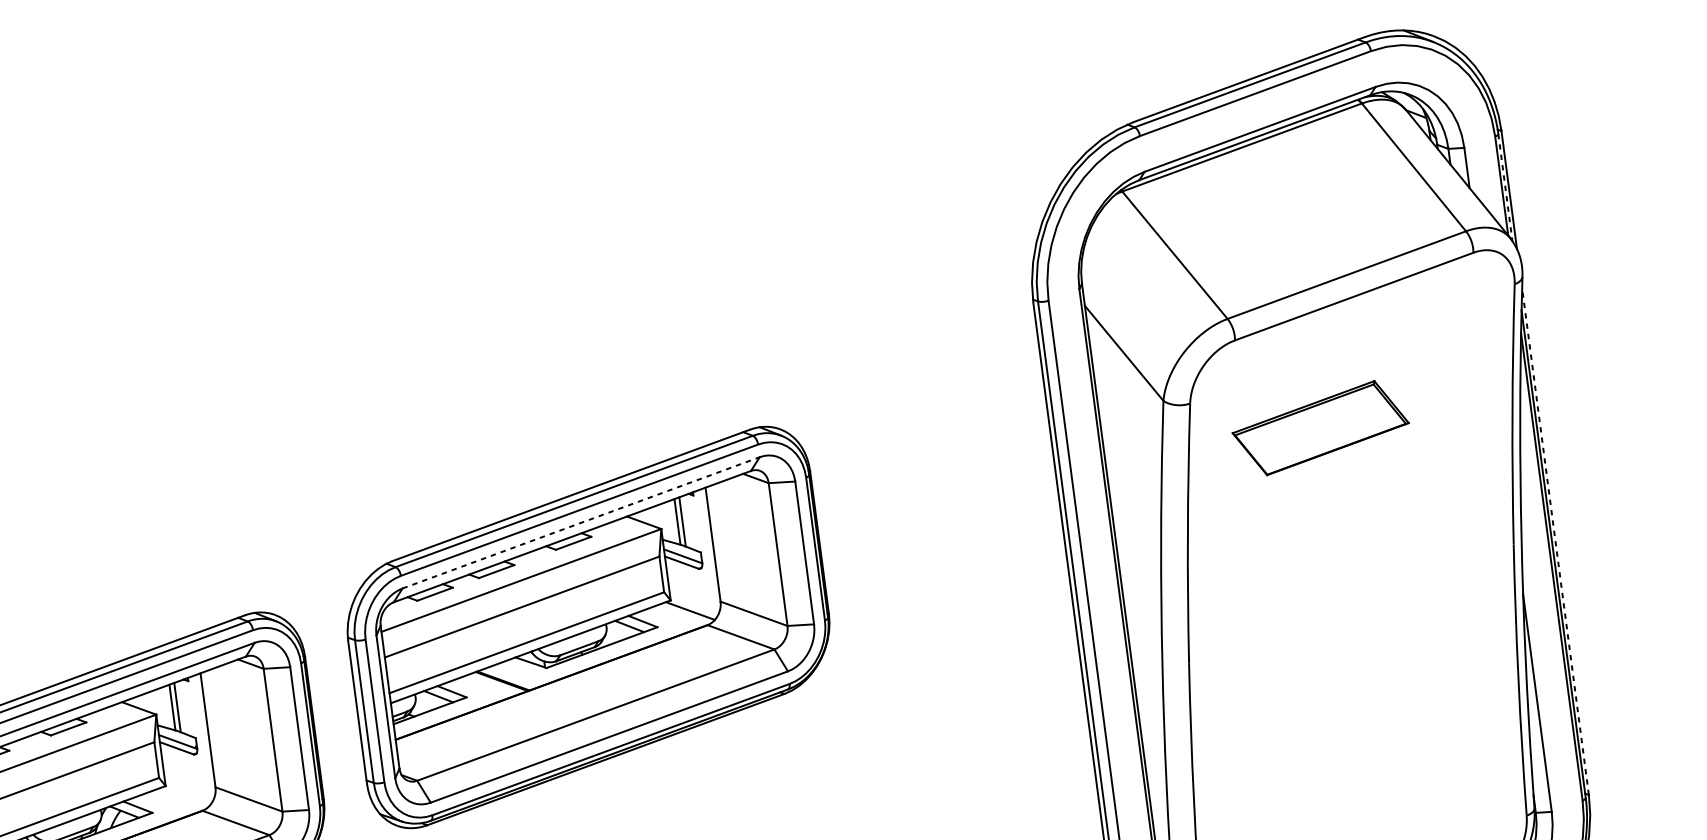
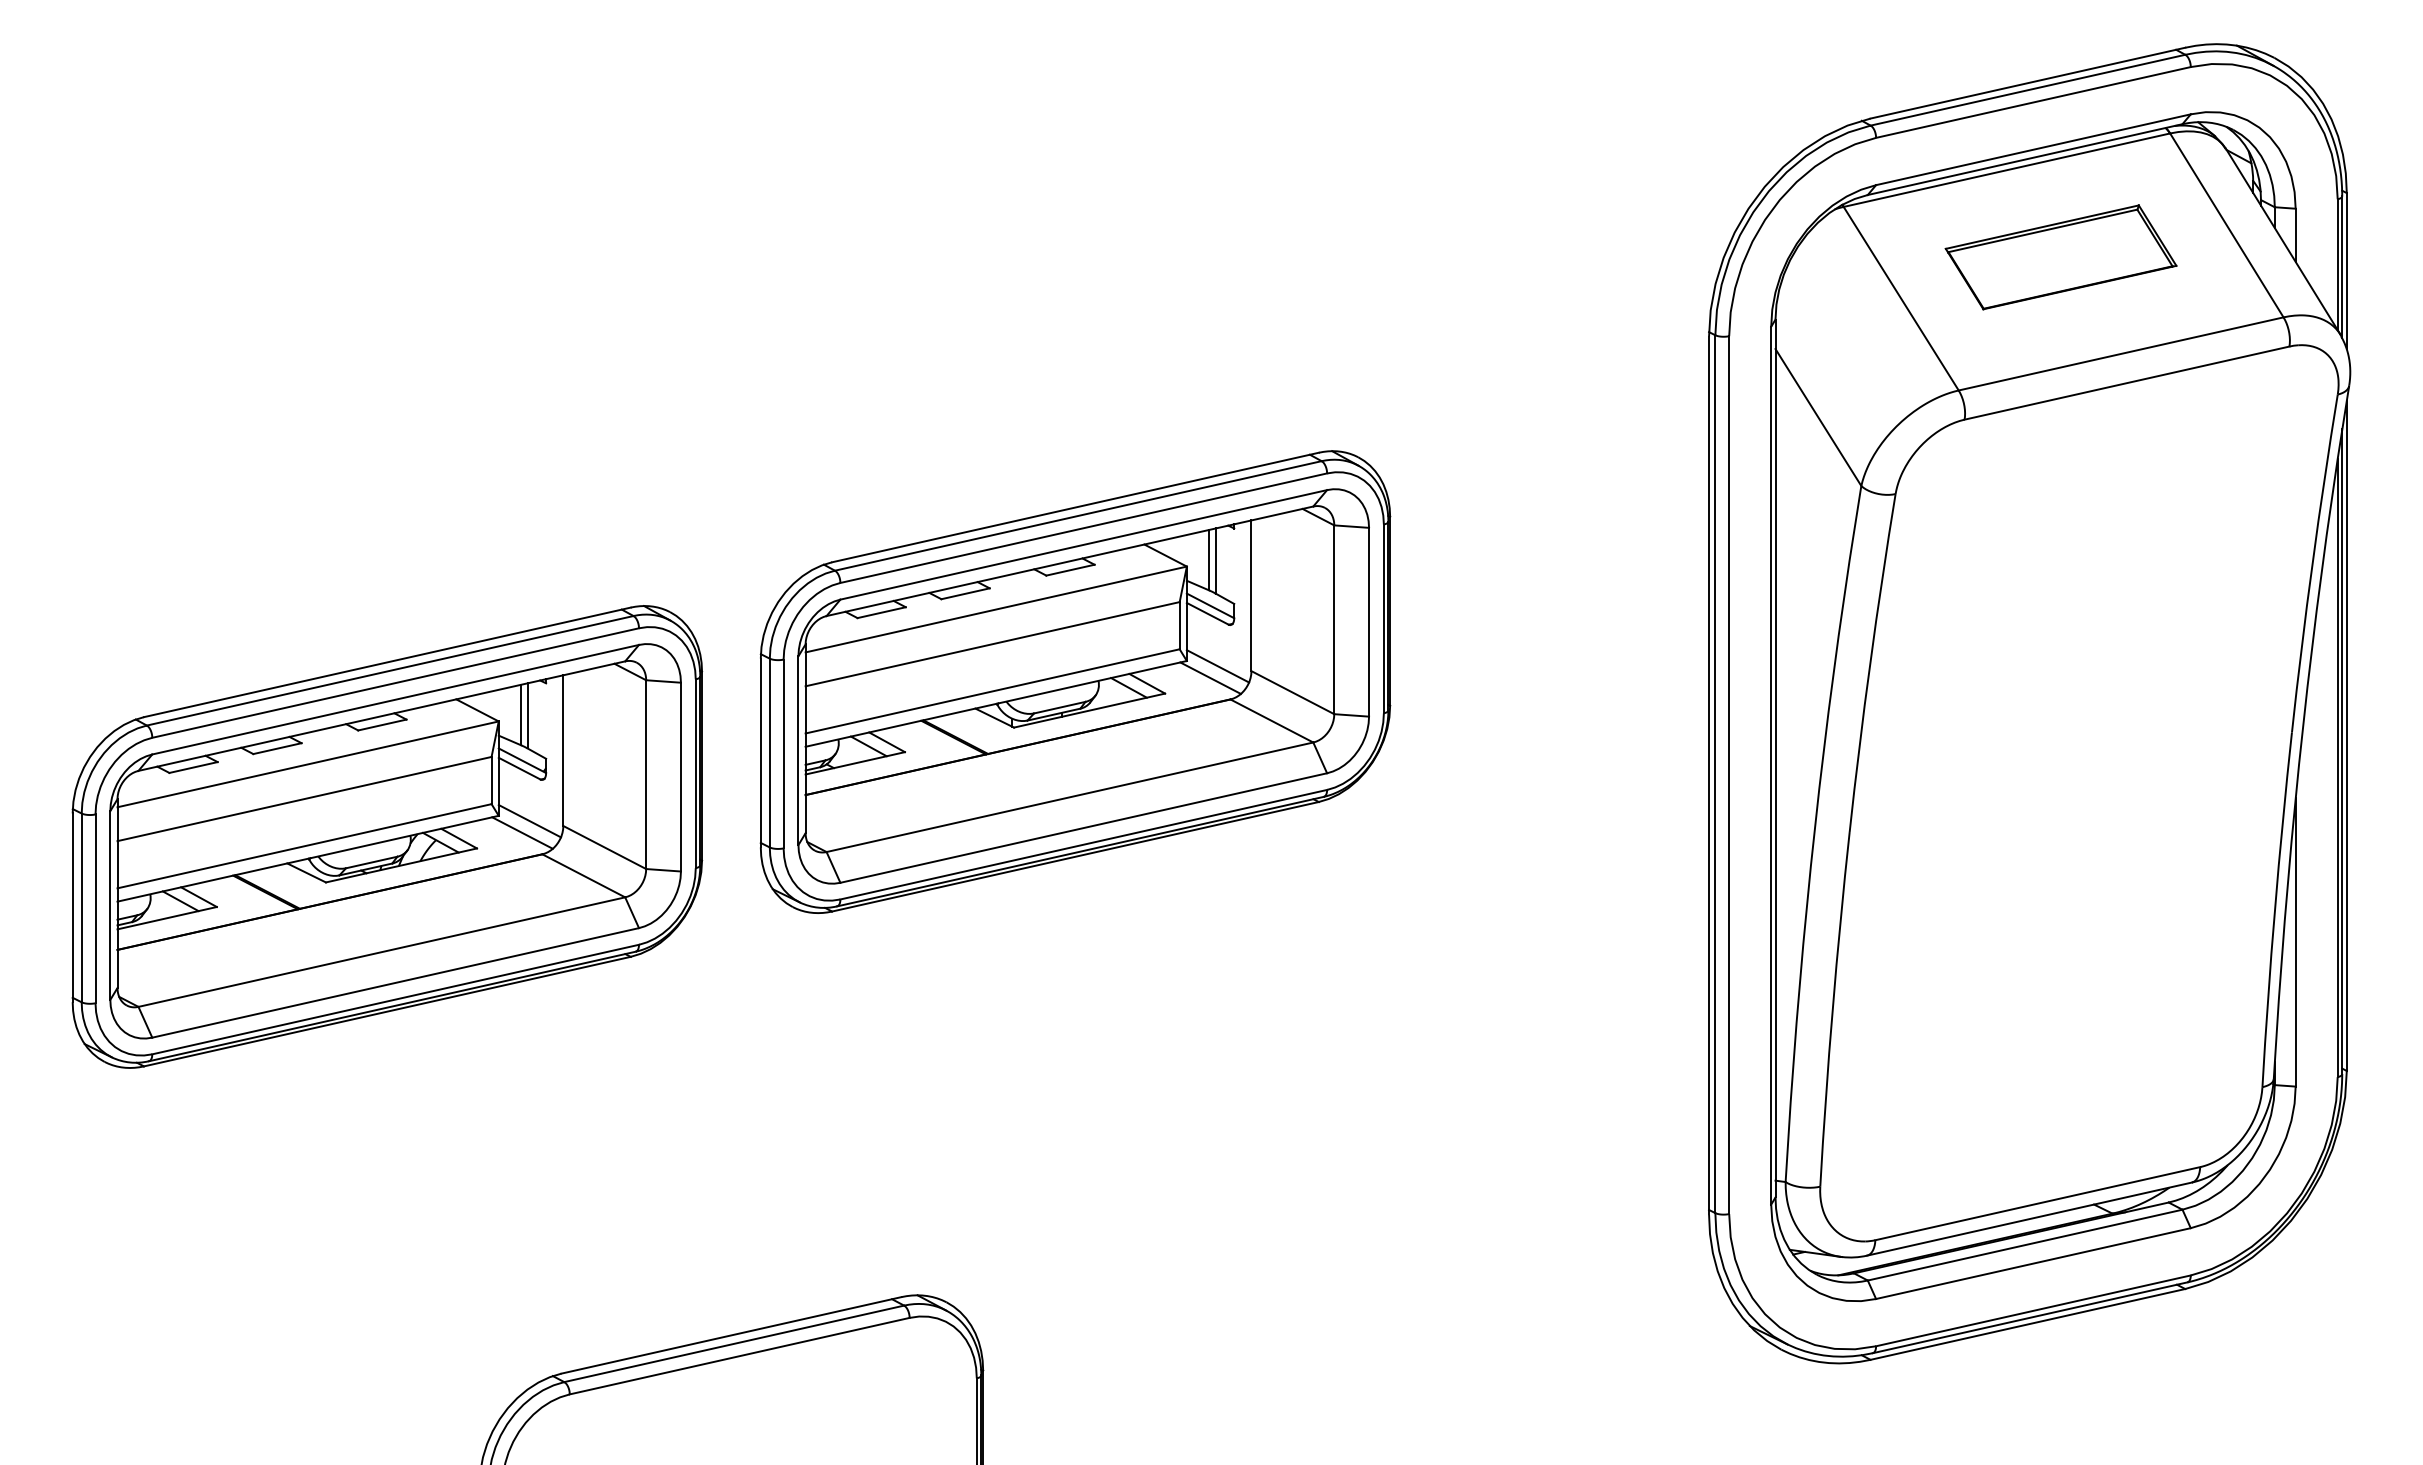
line: (1505, 187) -> (2342, 267), dashed -> solid
part: (1320, 428) -> (2060, 257), moved
line: (581, 522) -> (1084, 544), dashed -> solid
line: (1555, 541) -> (2346, 735), dashed -> solid
line: (694, 601) -> (1217, 666), added
line: (189, 787) -> (529, 821), added
line: (185, 796) -> (522, 832), added

